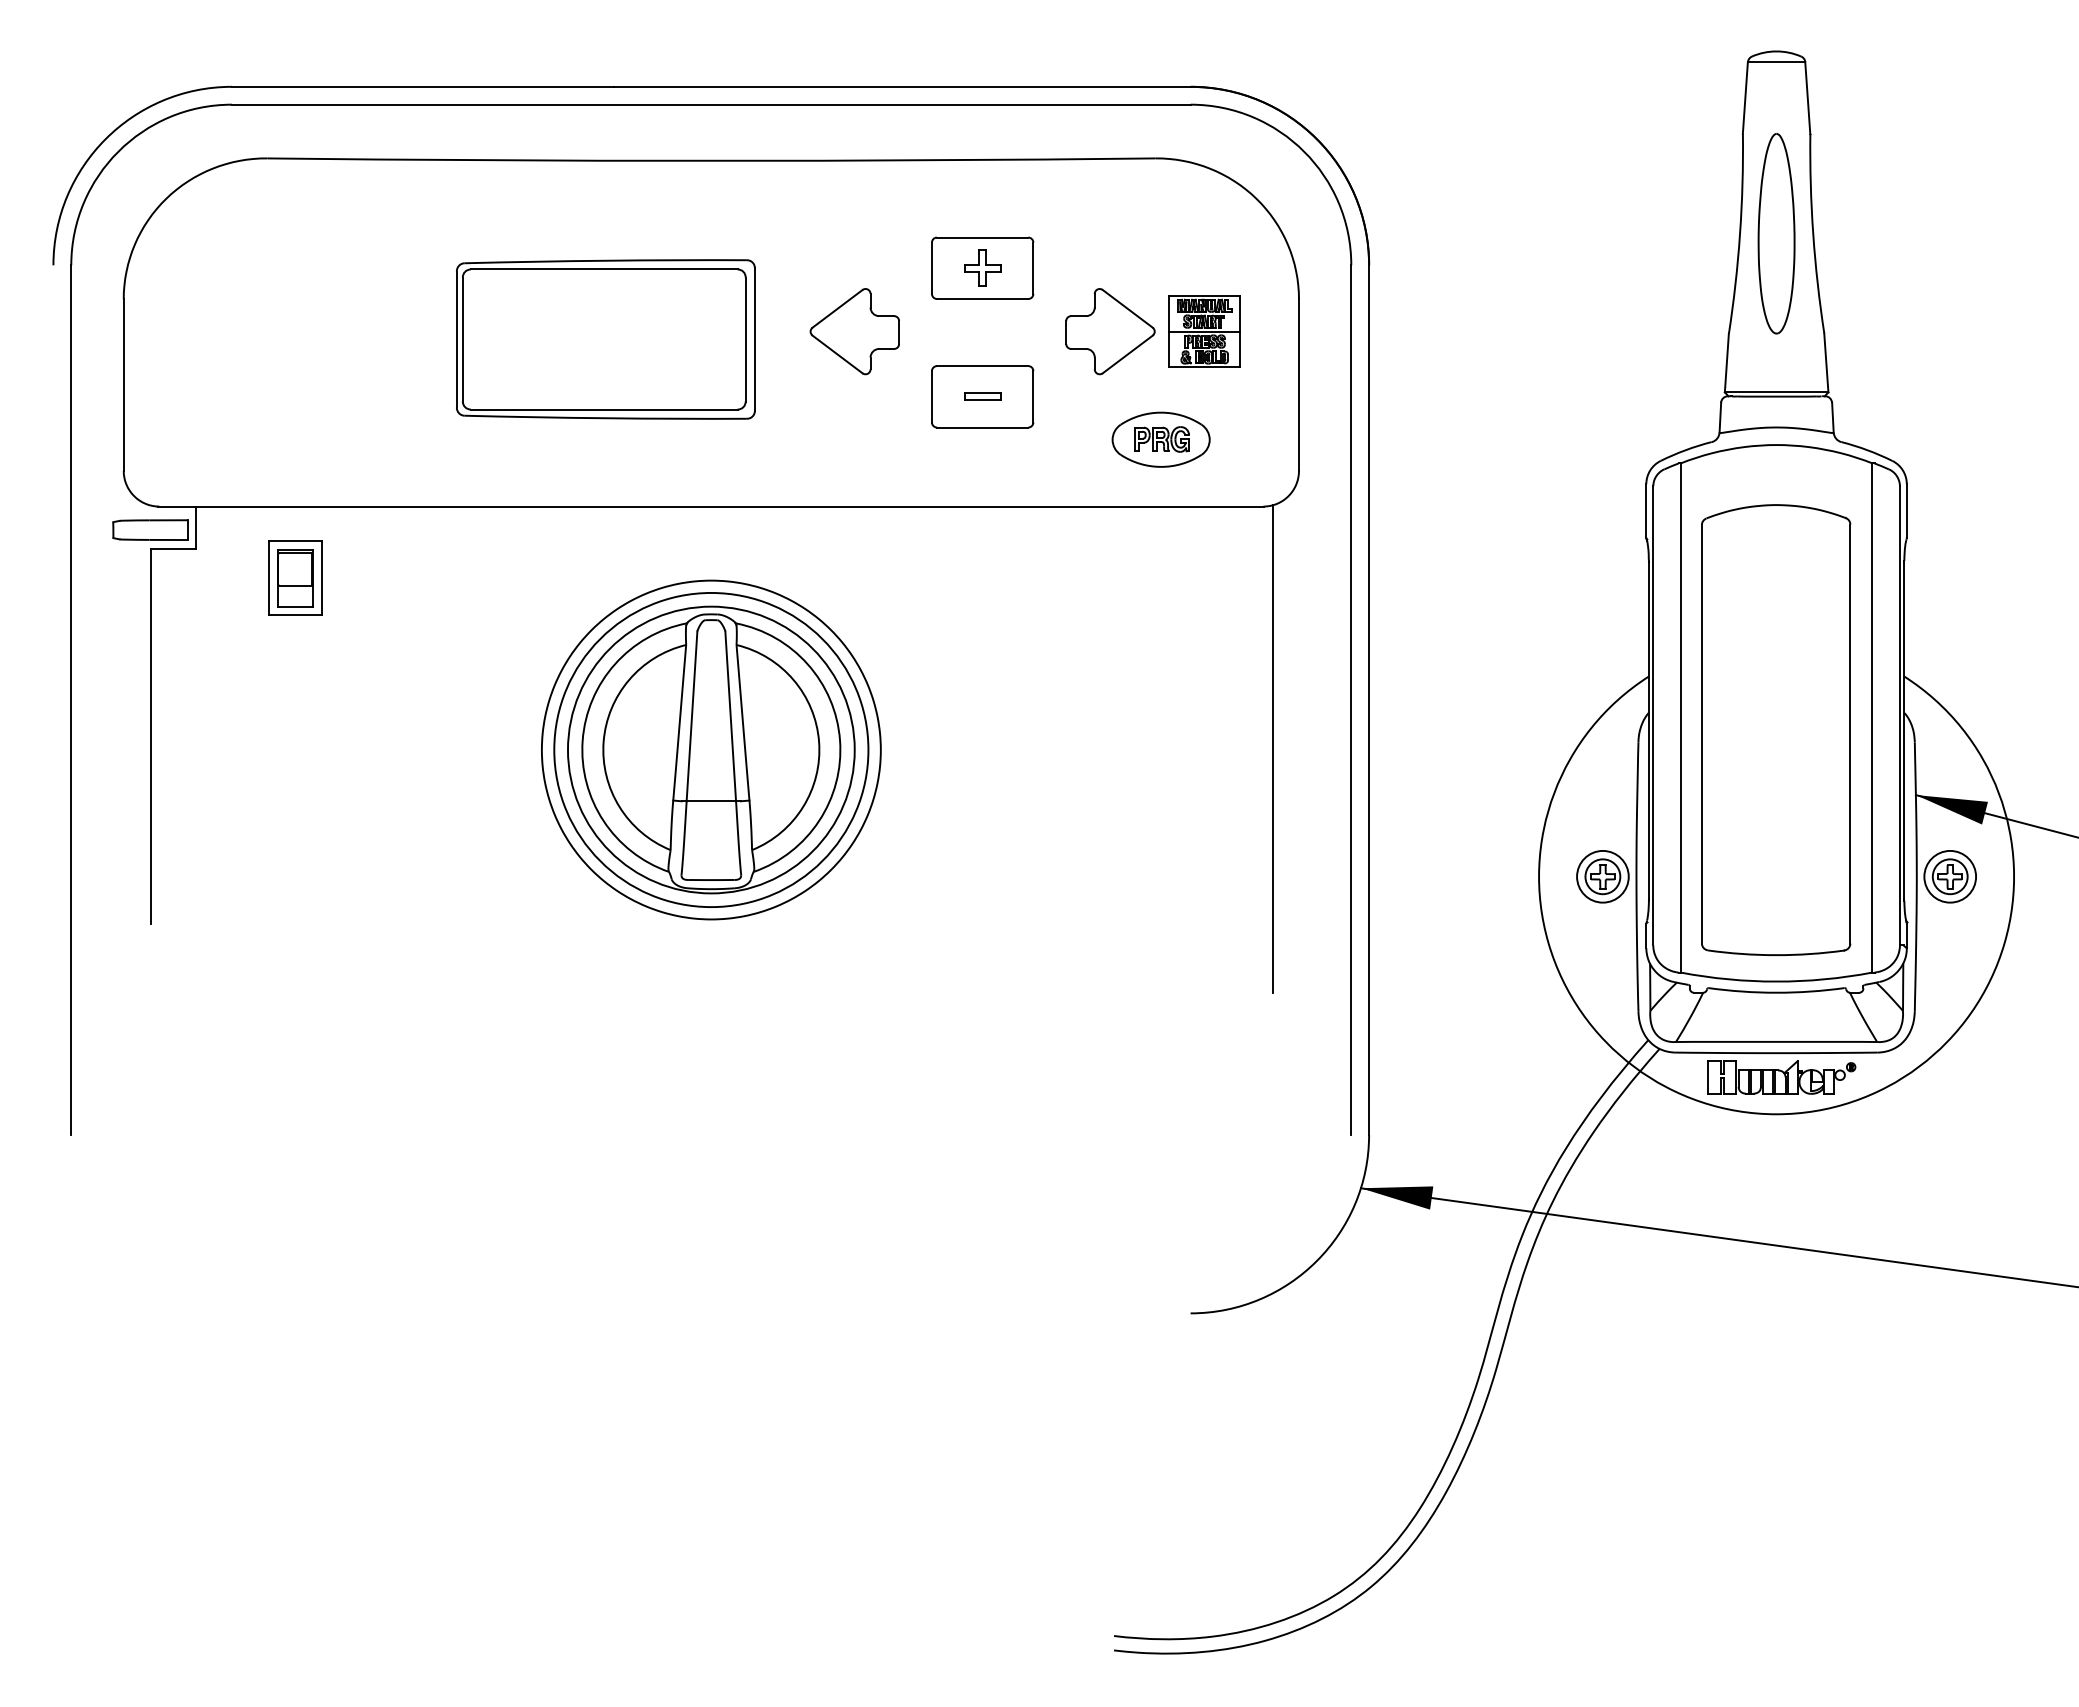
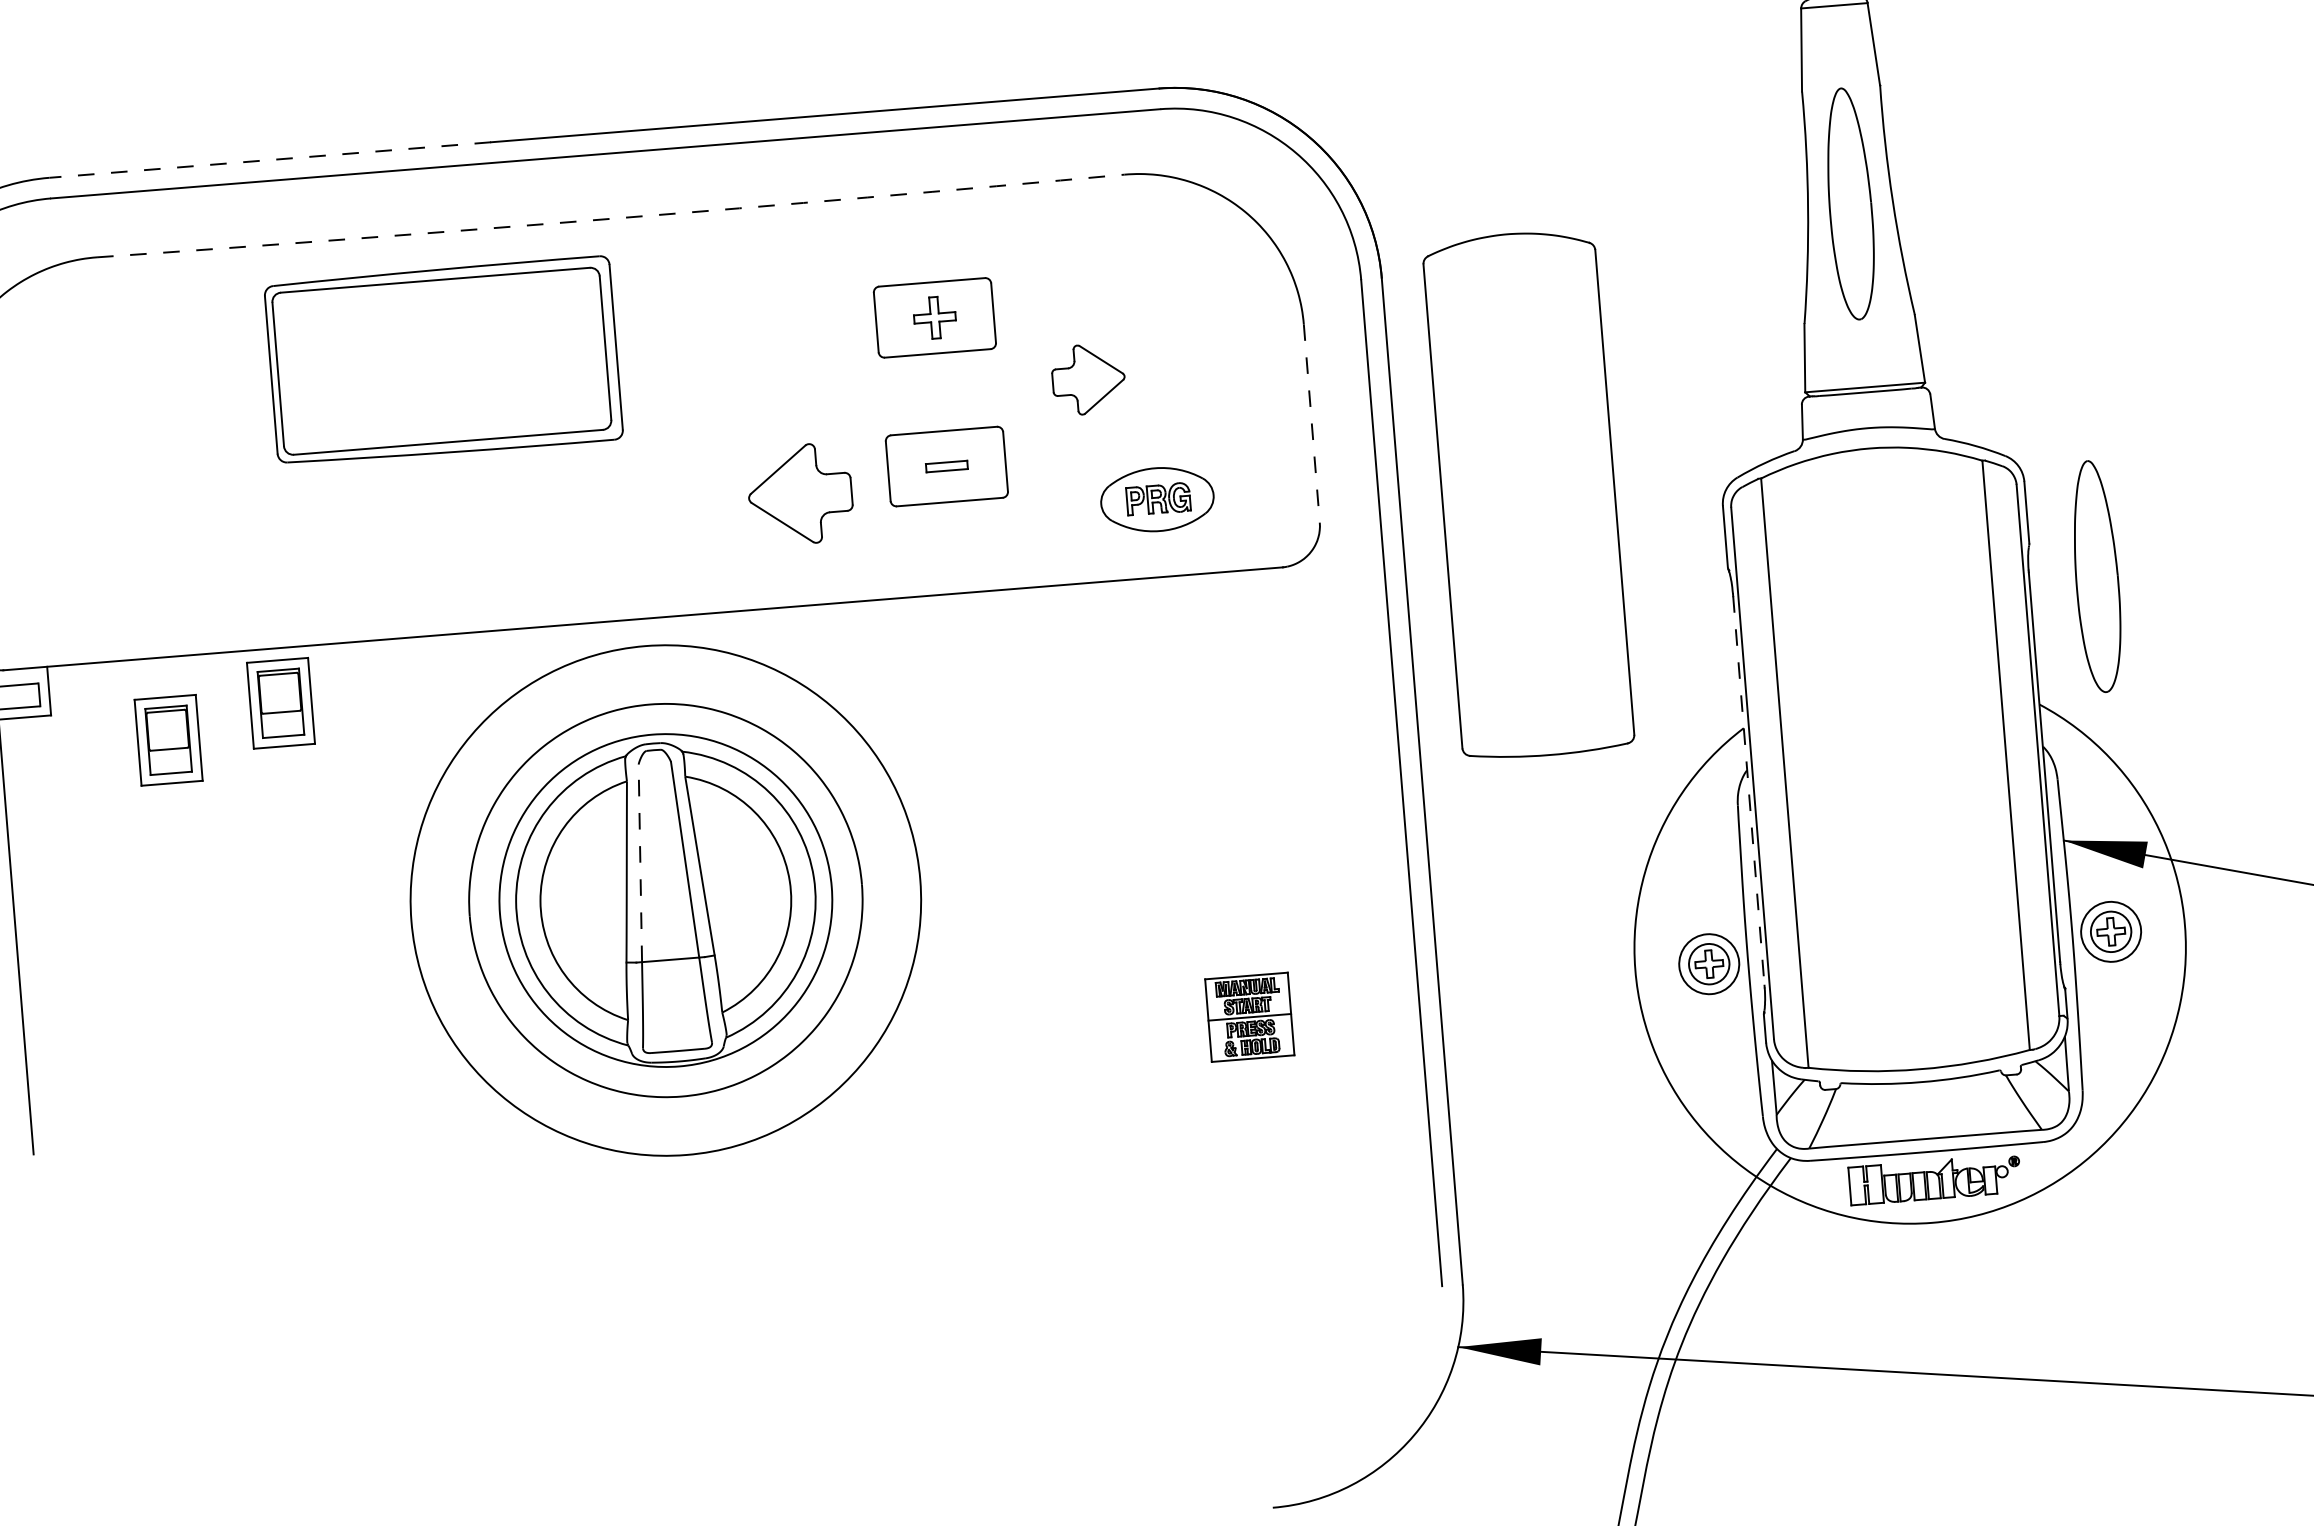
line: (422, 86) -> (269, 159), solid -> dashed
arc: (711, 160) -> (611, 218), solid -> dashed
part: (854, 331) -> (799, 494), moved
part: (1110, 331) -> (1088, 379), size x0.7
part: (1204, 331) -> (1249, 1017), moved
part: (605, 339) -> (443, 361), moved
line: (1298, 385) -> (1311, 424), solid -> dashed
part: (394, 553) -> (280, 702), added
part: (1962, 570) -> (2096, 576), added
line: (692, 715) -> (640, 862), solid -> dashed
part: (1776, 729) -> (1528, 493), moved
line: (1648, 731) -> (1748, 791), solid -> dashed
line: (1273, 748) -> (1316, 846), removed
circle: (711, 749) -> (665, 899), size x1.4

